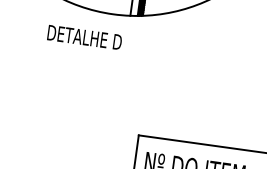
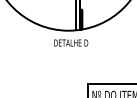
text: (85, 36) -> (71, 42), moved

